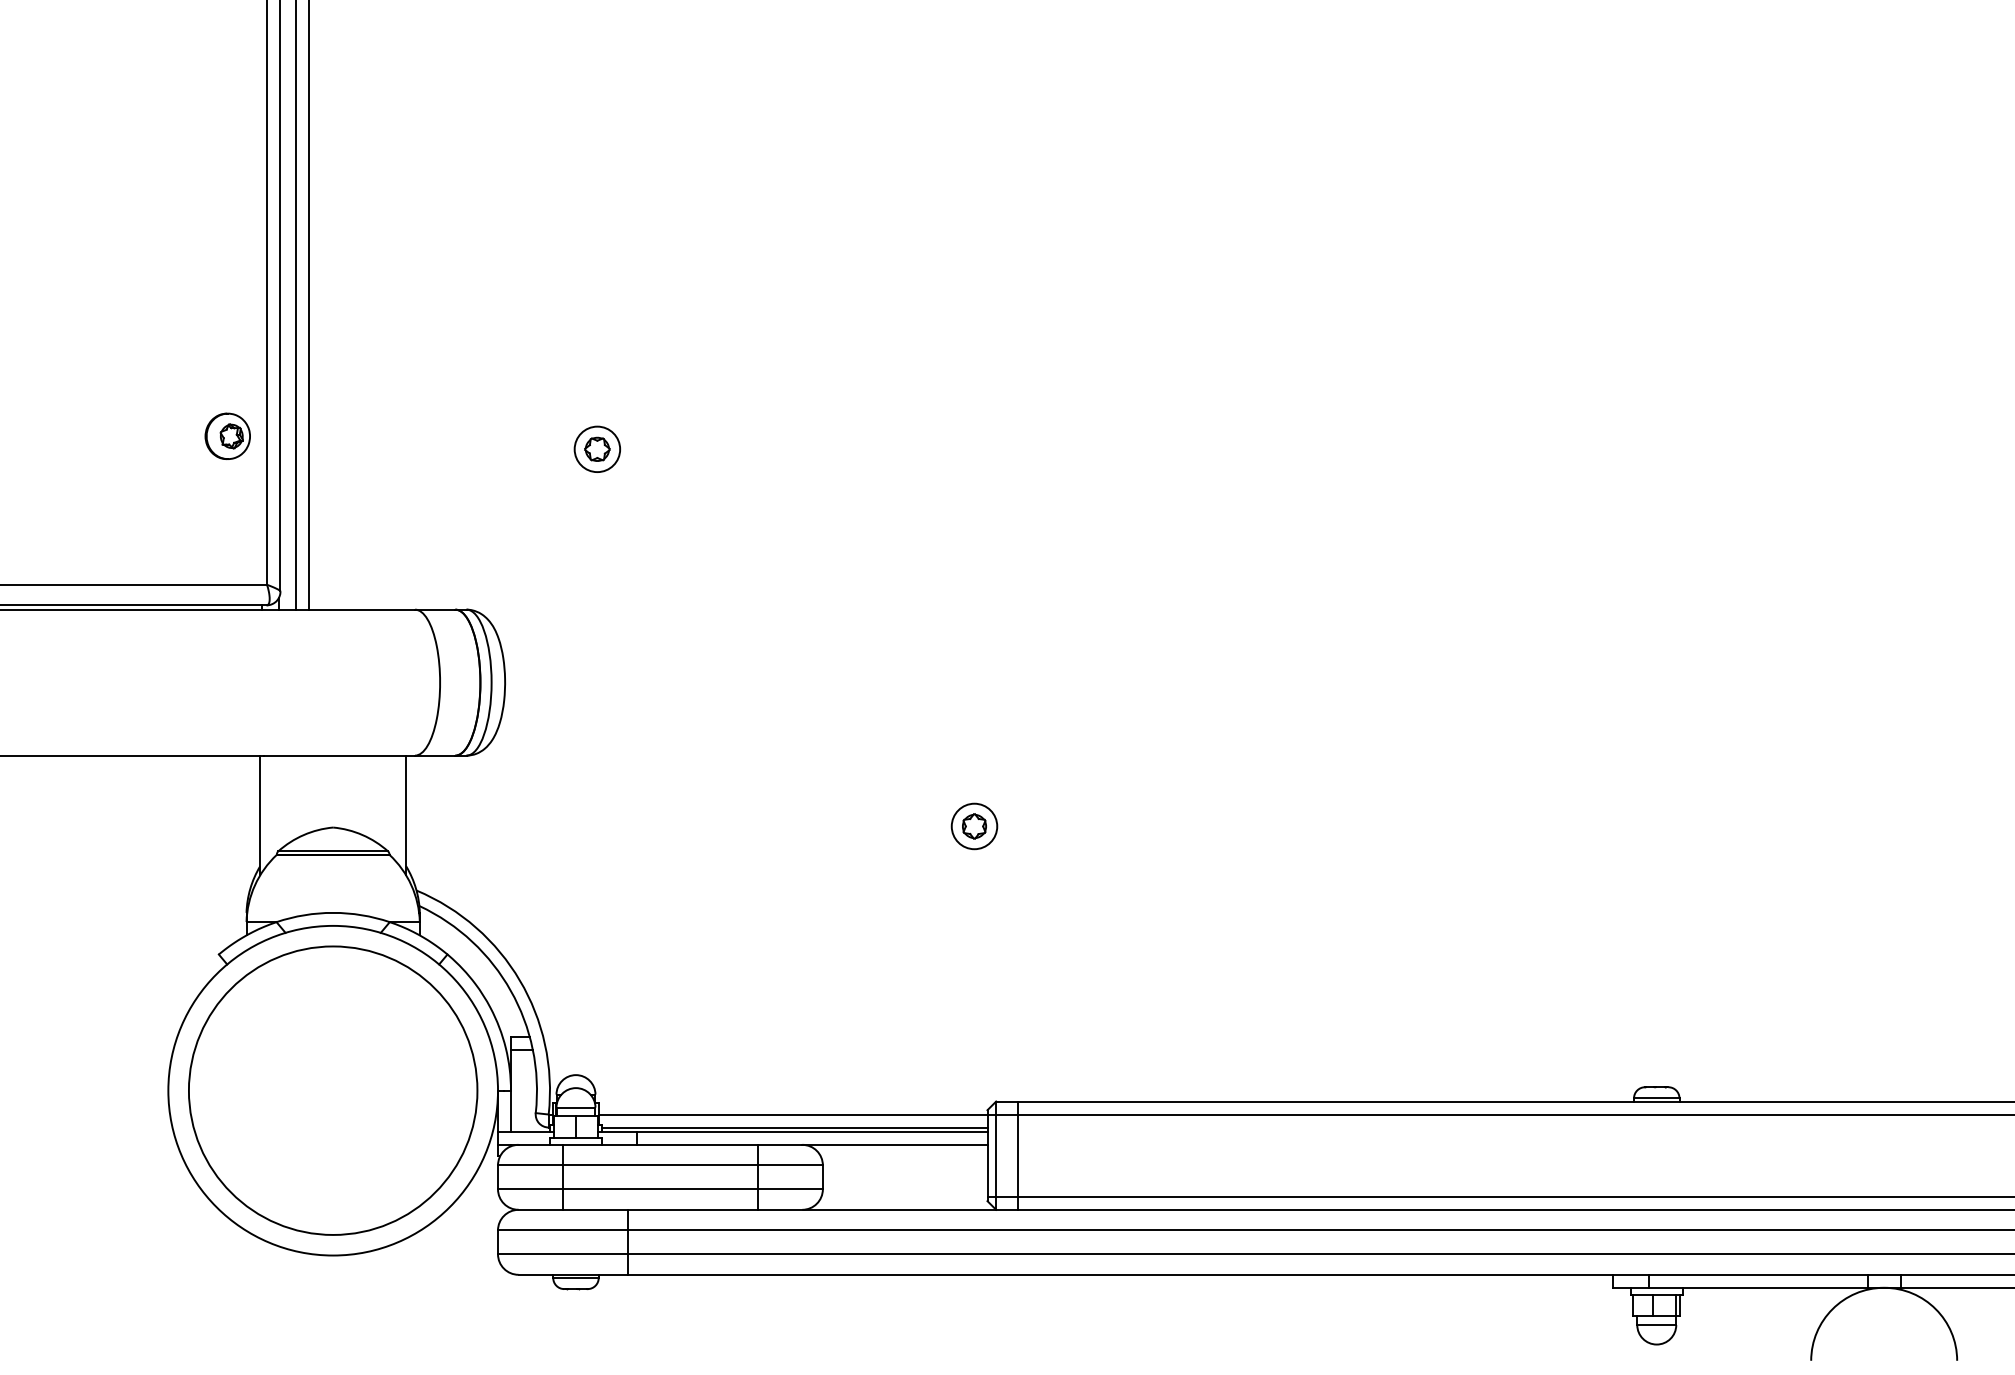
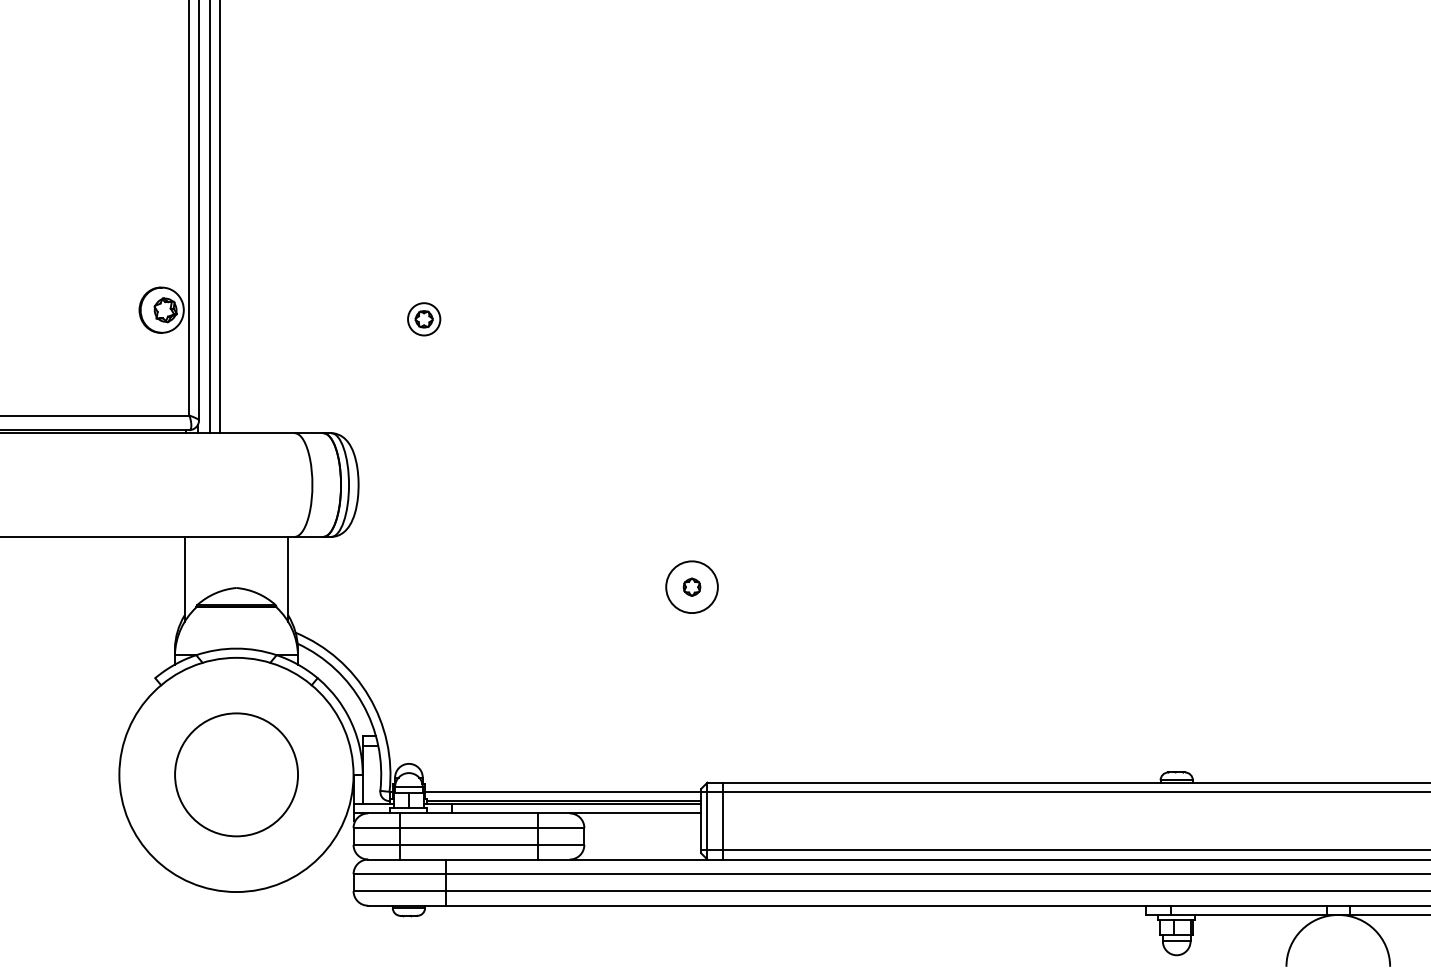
part: (227, 435) -> (161, 309), size x1.4
circle: (974, 826) -> (692, 587), size x1.6
circle: (333, 1090) -> (236, 774), size x0.6

